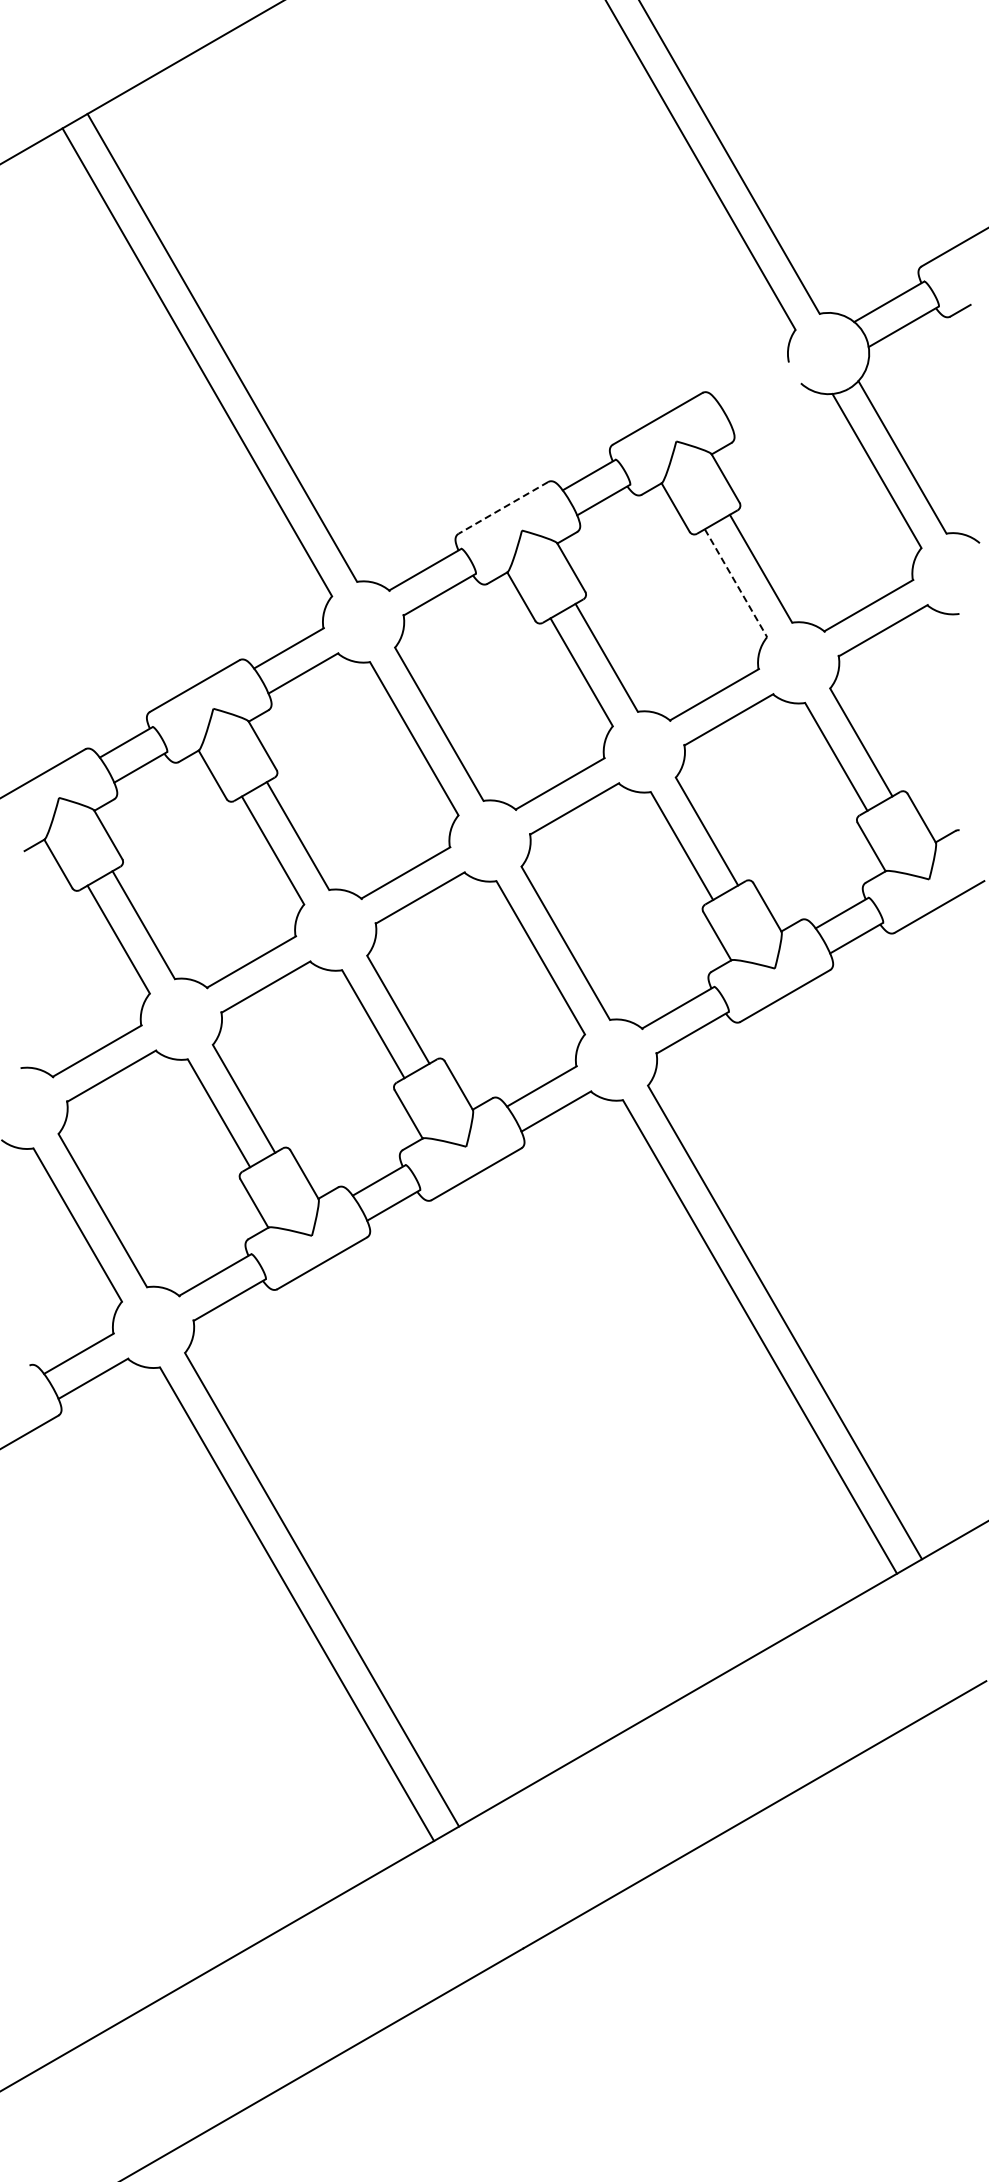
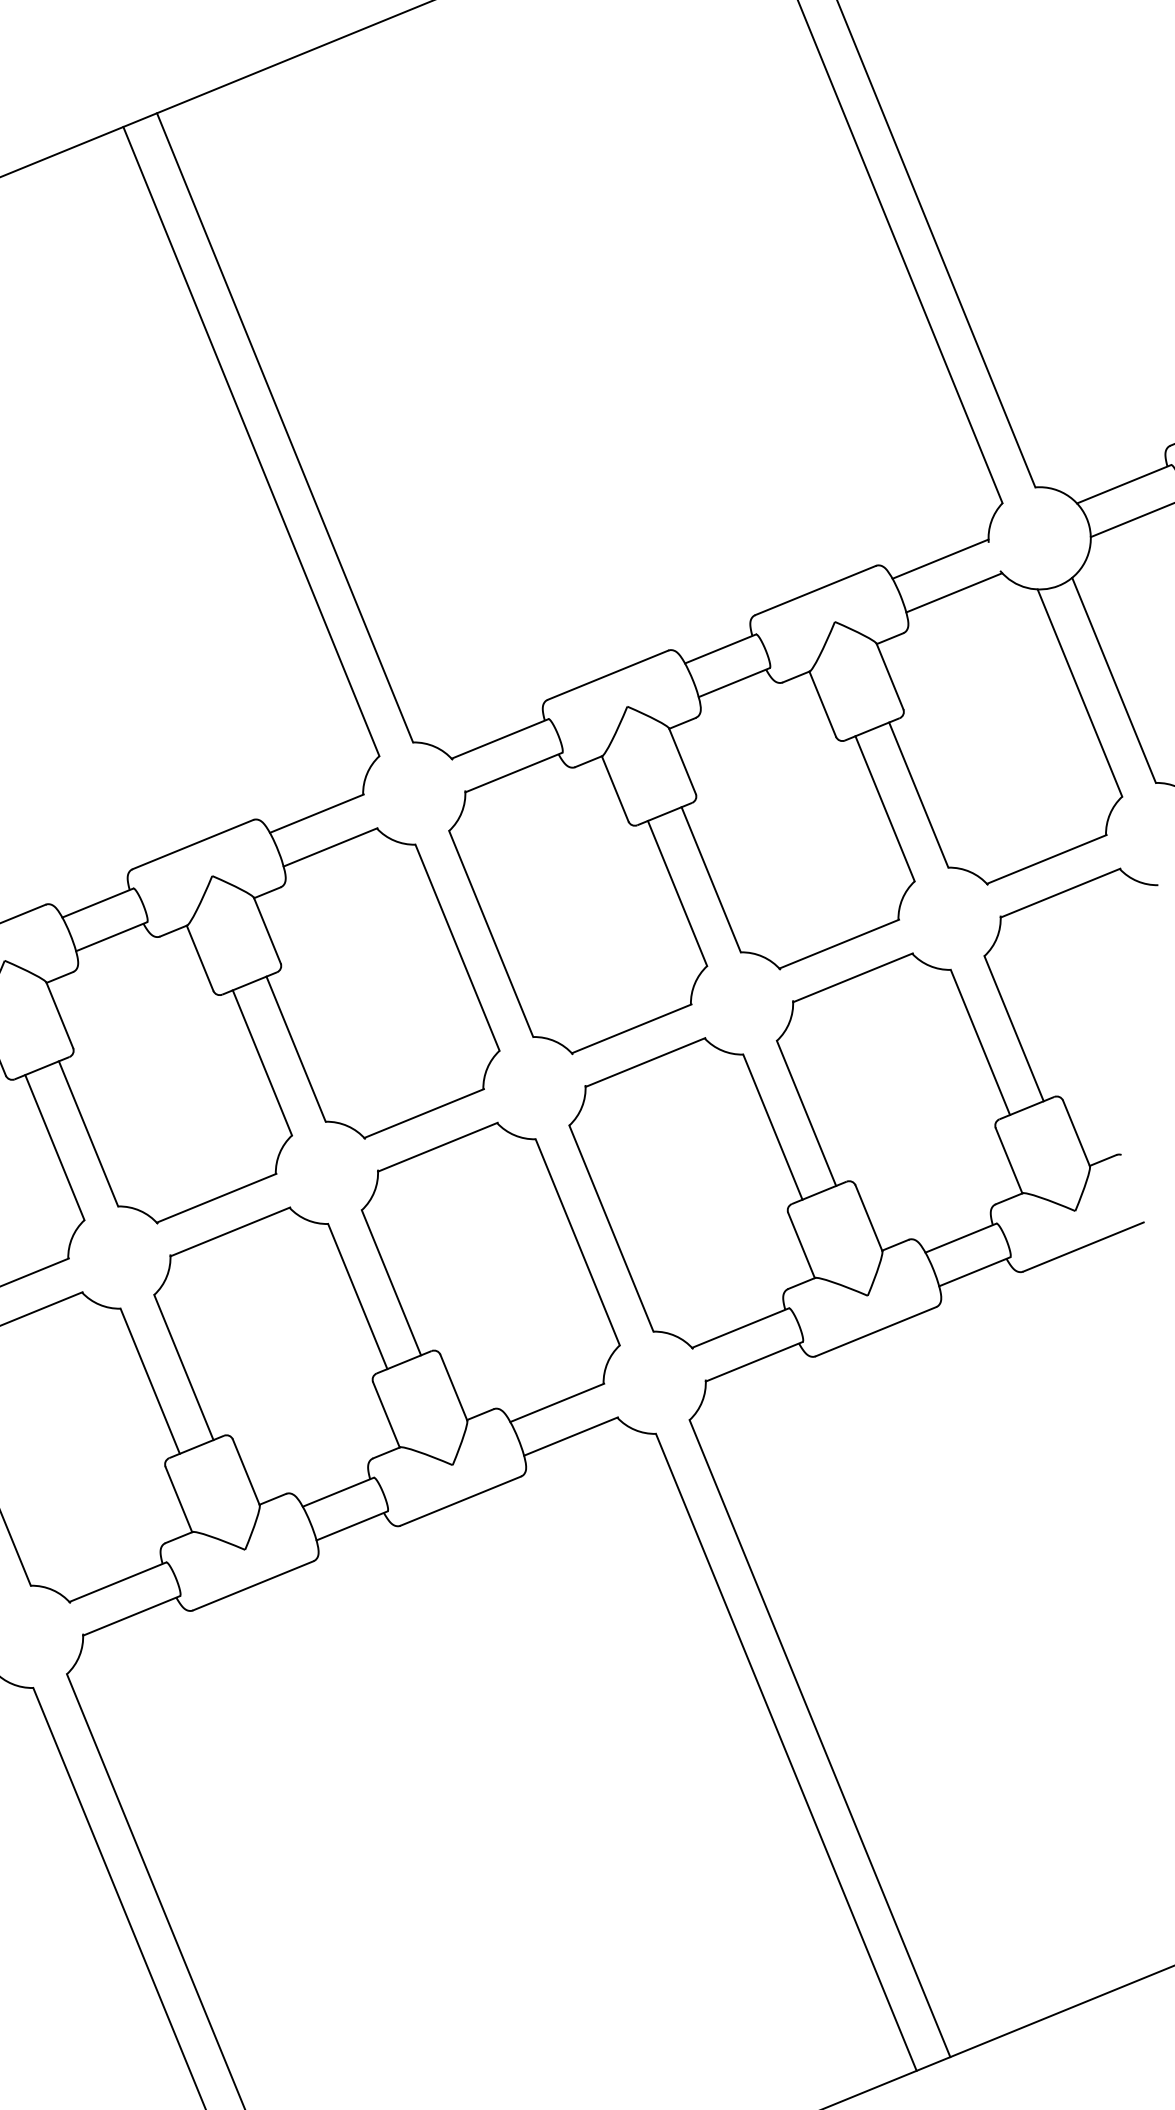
line: (752, 380) -> (940, 558), added
line: (766, 405) -> (953, 592), added
line: (503, 507) -> (608, 674), dashed -> solid
line: (736, 583) -> (885, 809), dashed -> solid

